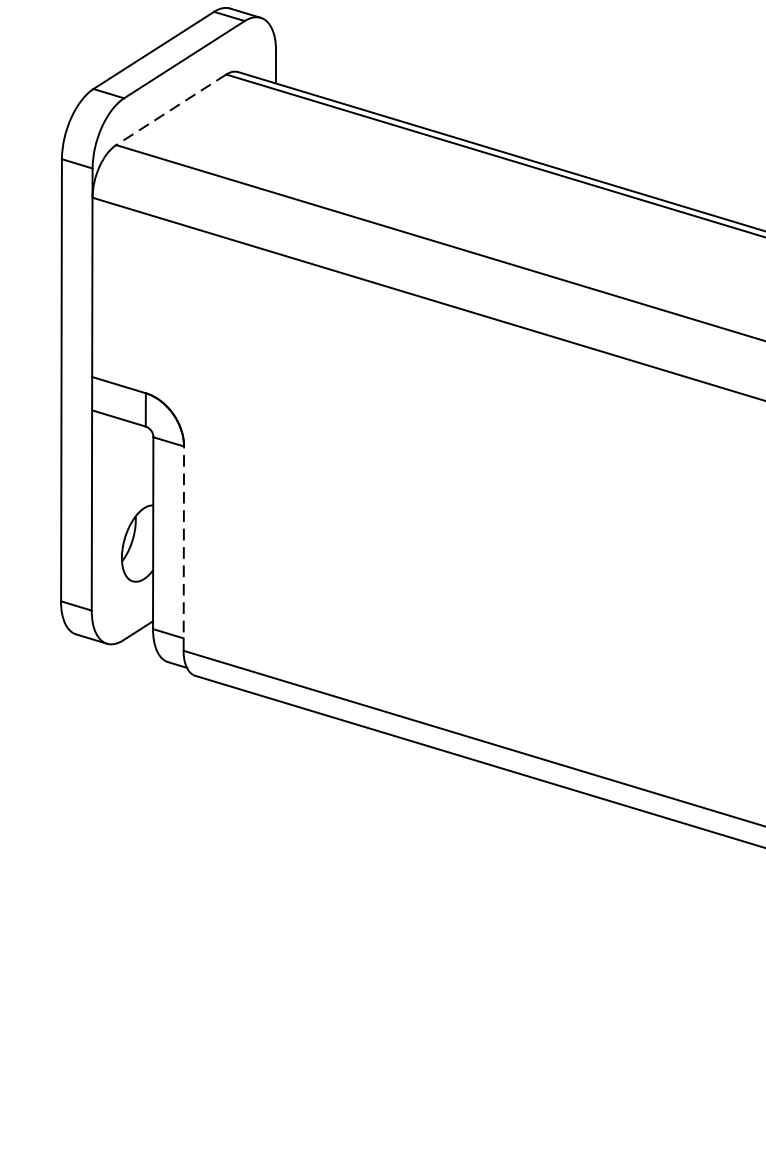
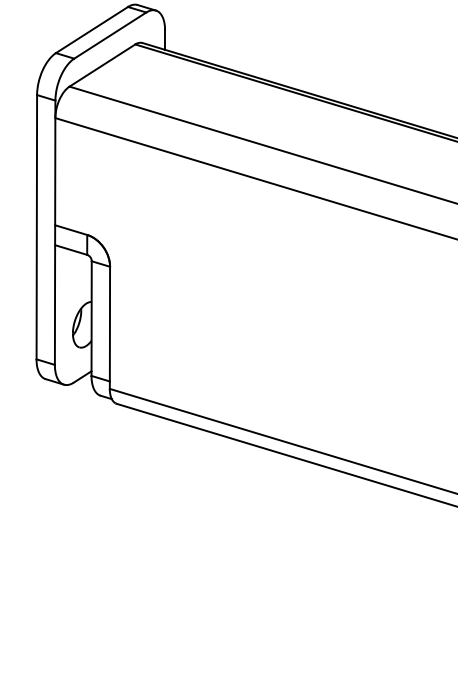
line: (171, 109) -> (102, 65), dashed -> solid
line: (183, 548) -> (109, 327), dashed -> solid

